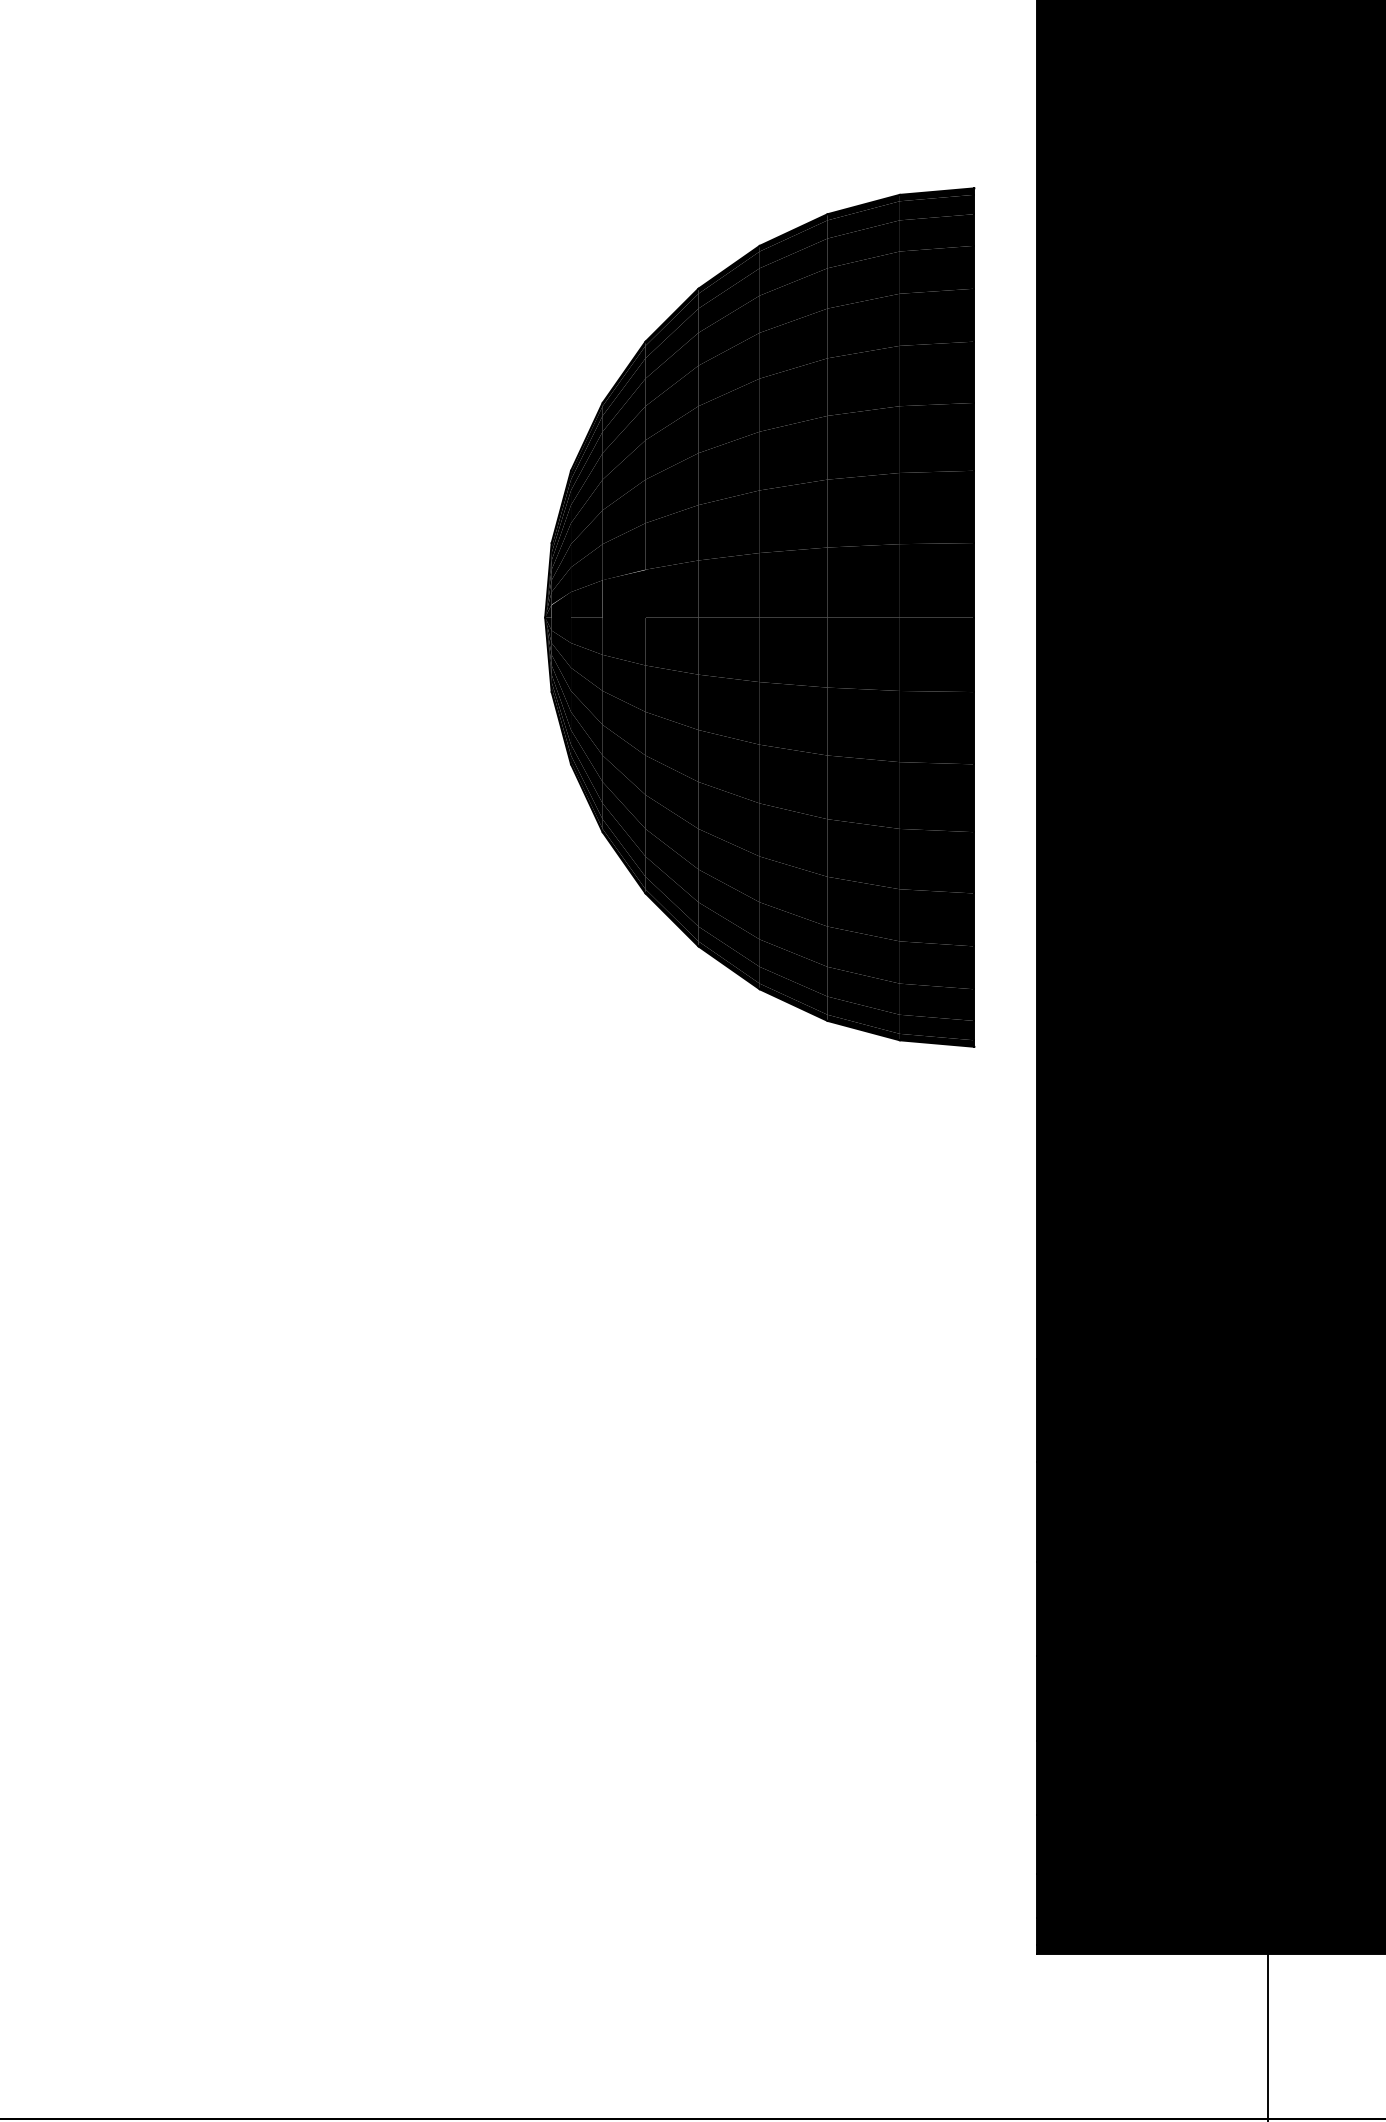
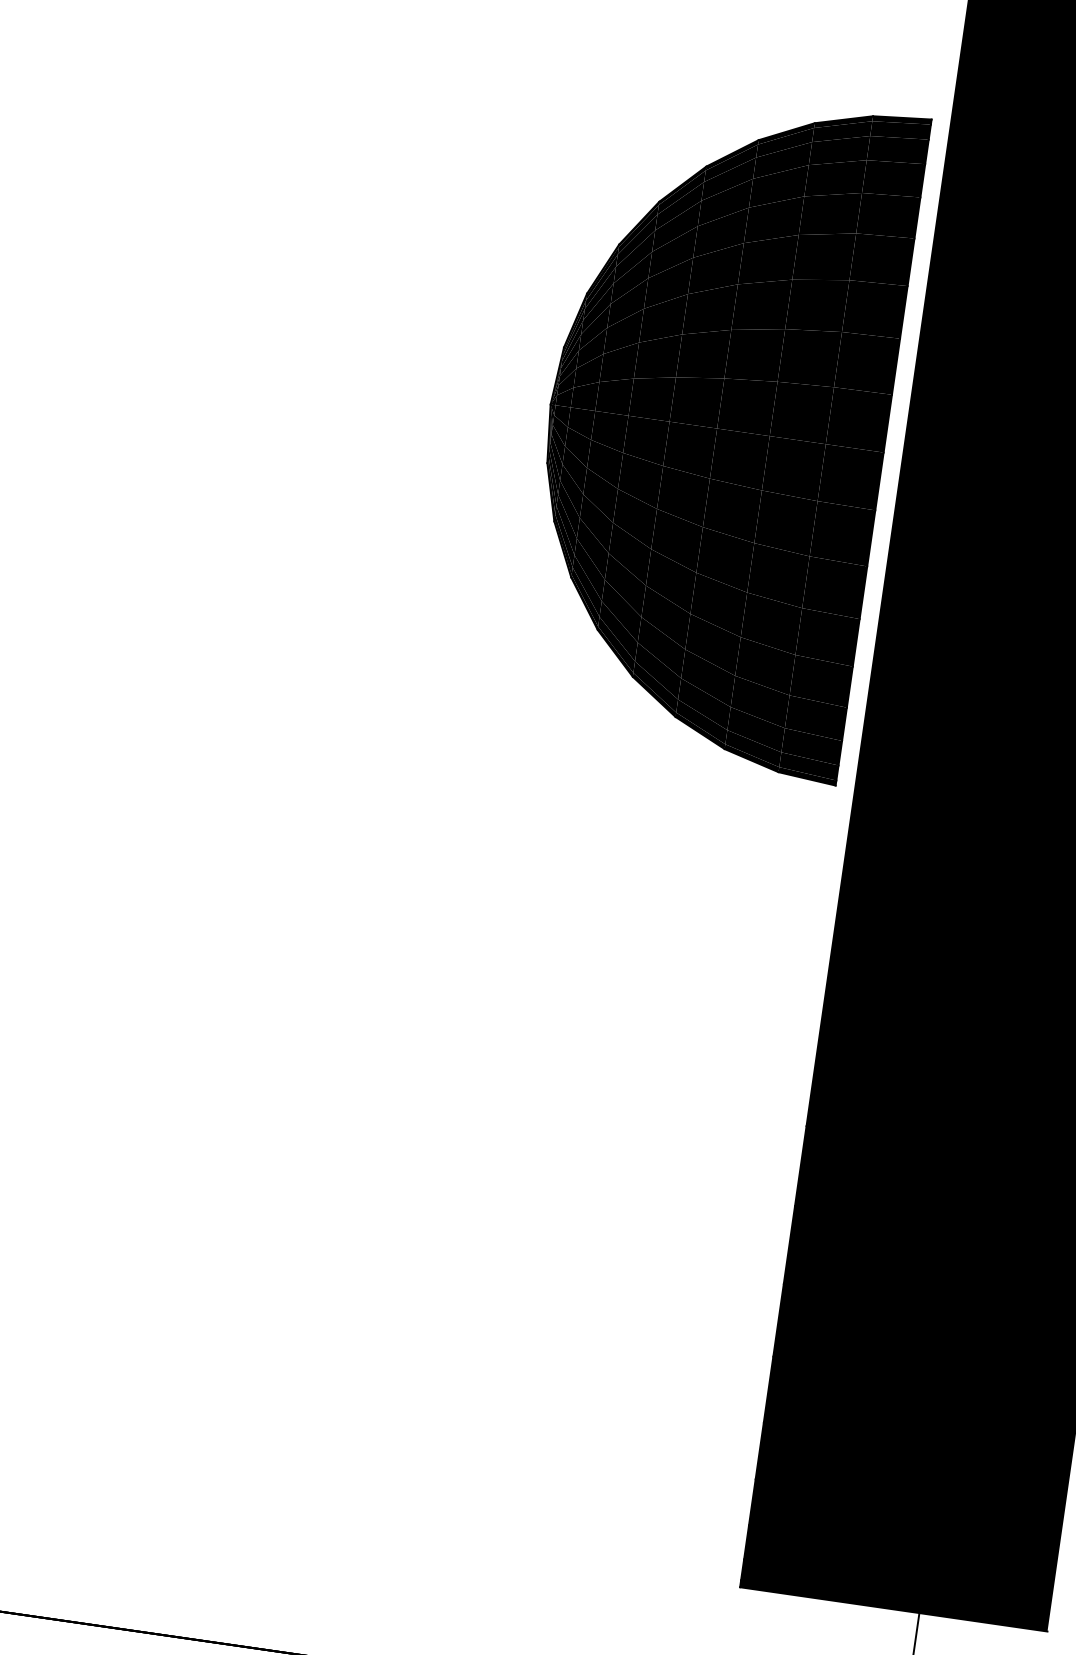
part: (759, 617) -> (716, 428), moved

